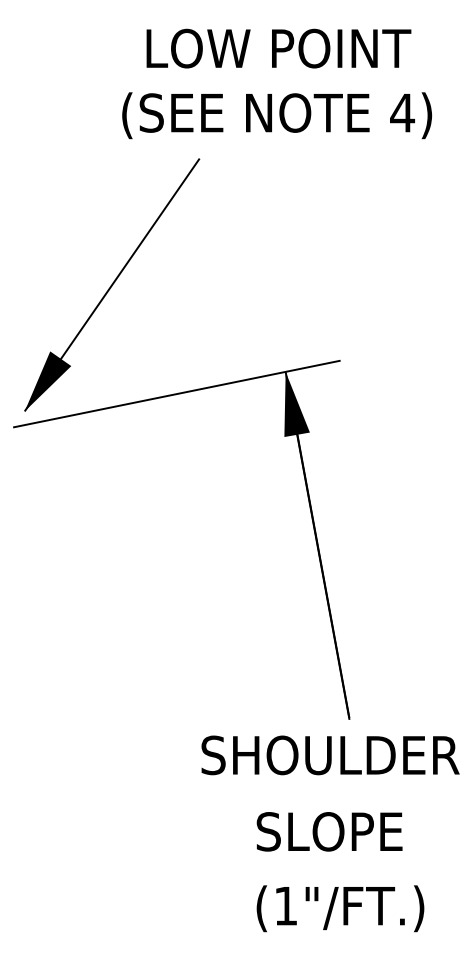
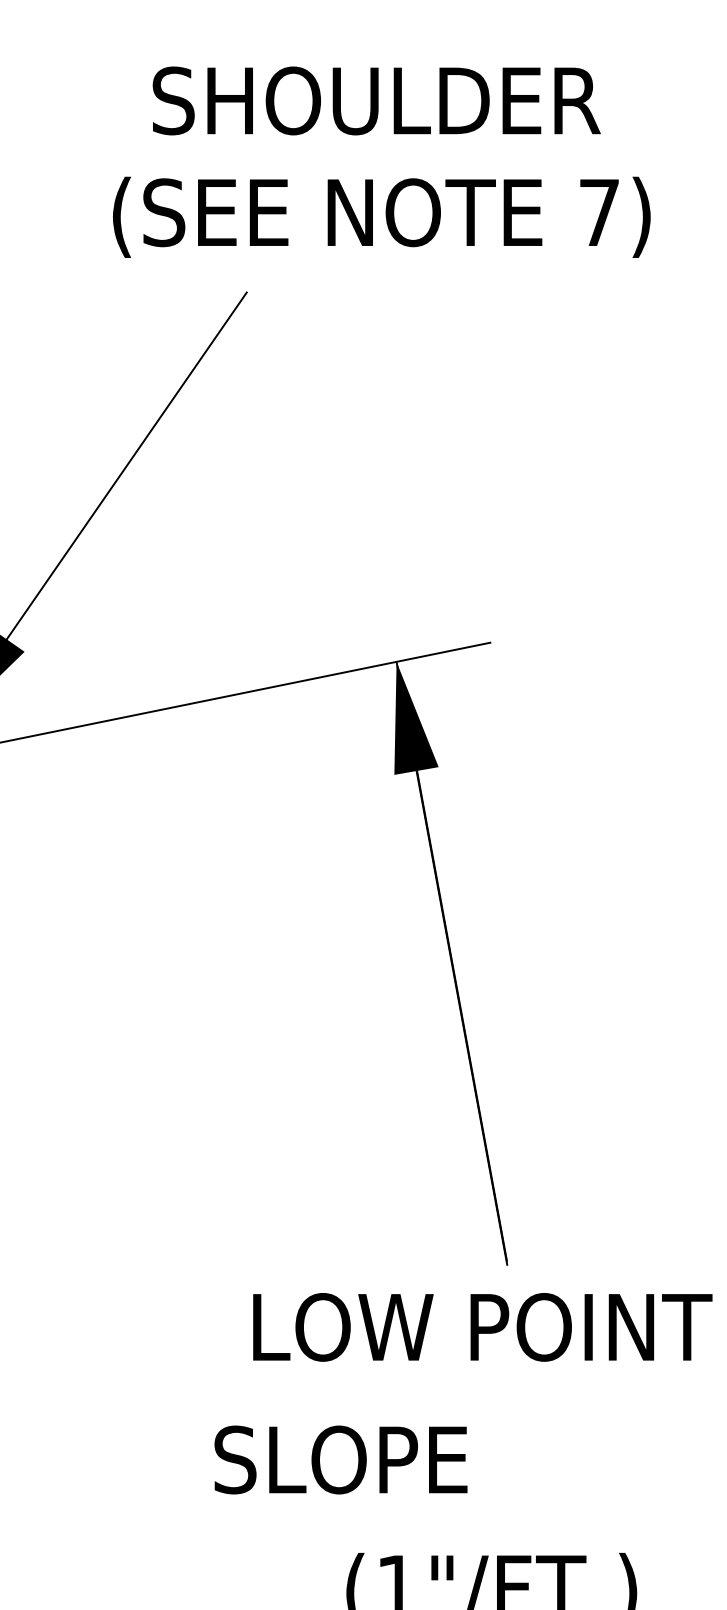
text: (278, 48) -> (384, 100), LOW POINT -> SHOULDER
text: (402, 113) -> (599, 213), 4) -> 7)
text: (334, 755) -> (481, 1327), SHOULDER -> LOW POINT
text: (329, 831) -> (340, 1459), moved

